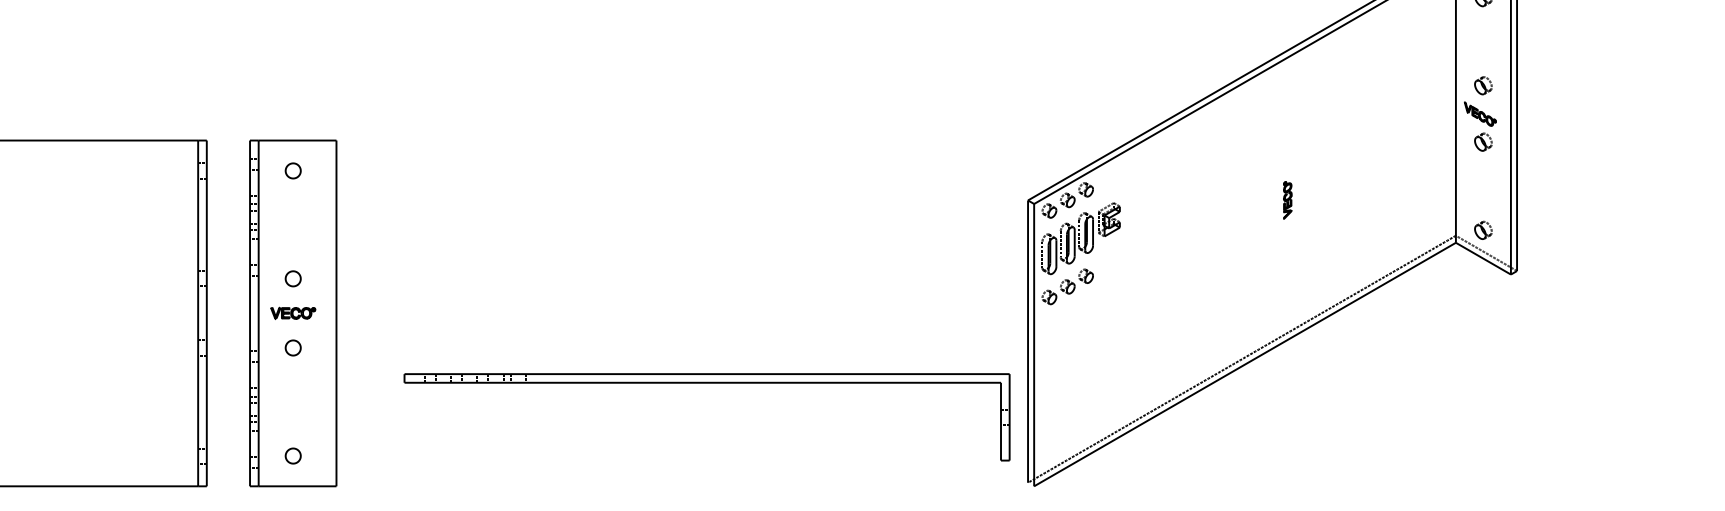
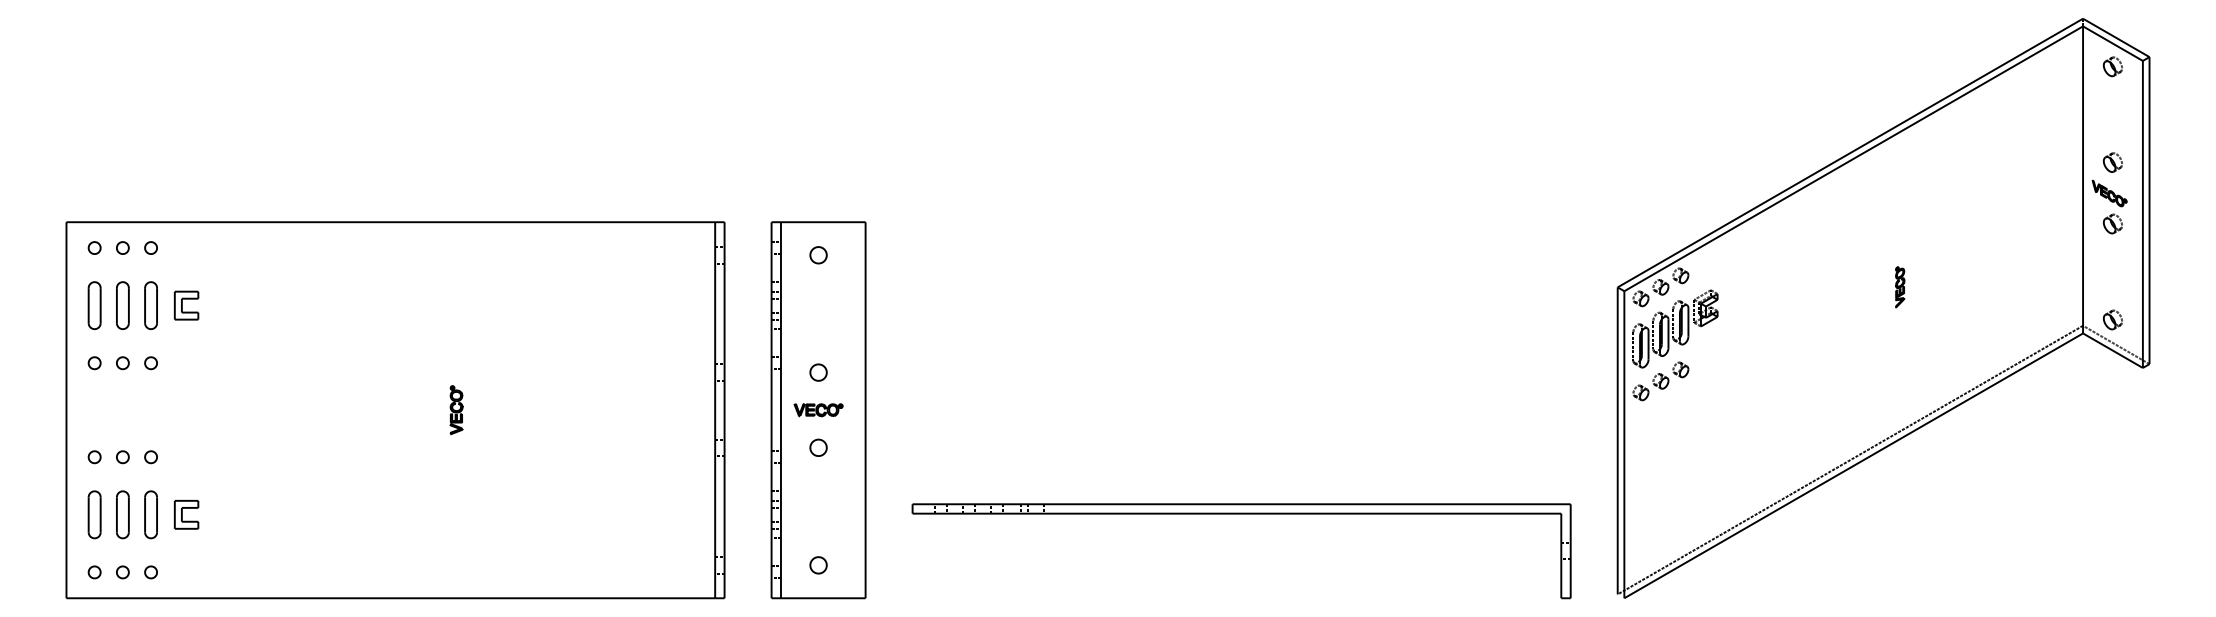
part: (706, 383) -> (1241, 514), moved

